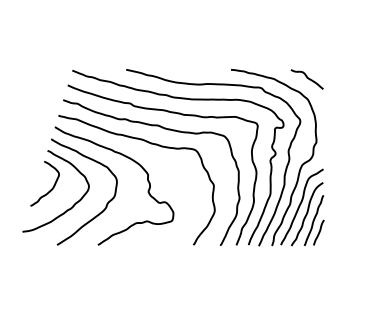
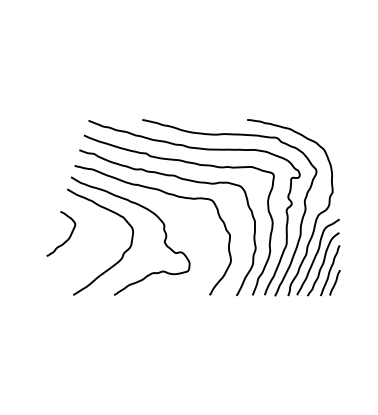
curve: (307, 78) -> (323, 128), removed
curve: (67, 209) -> (83, 259), removed

